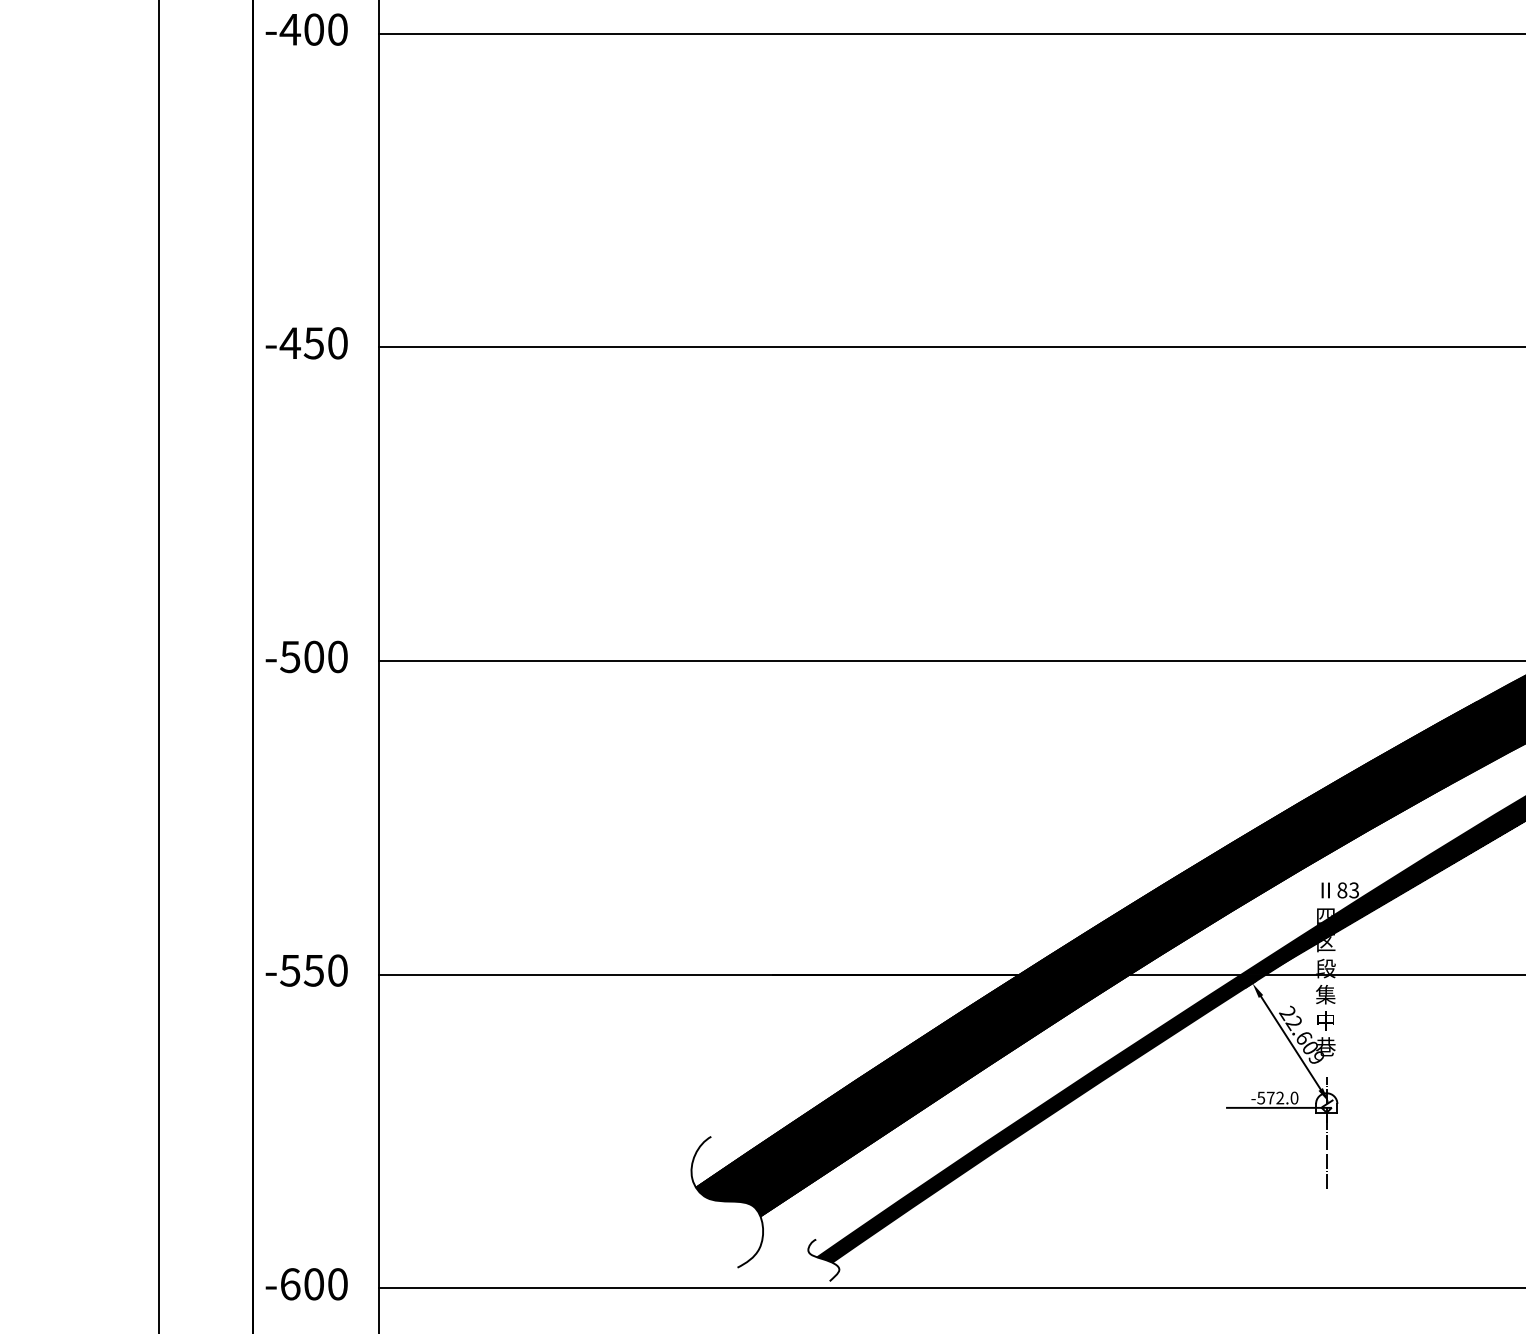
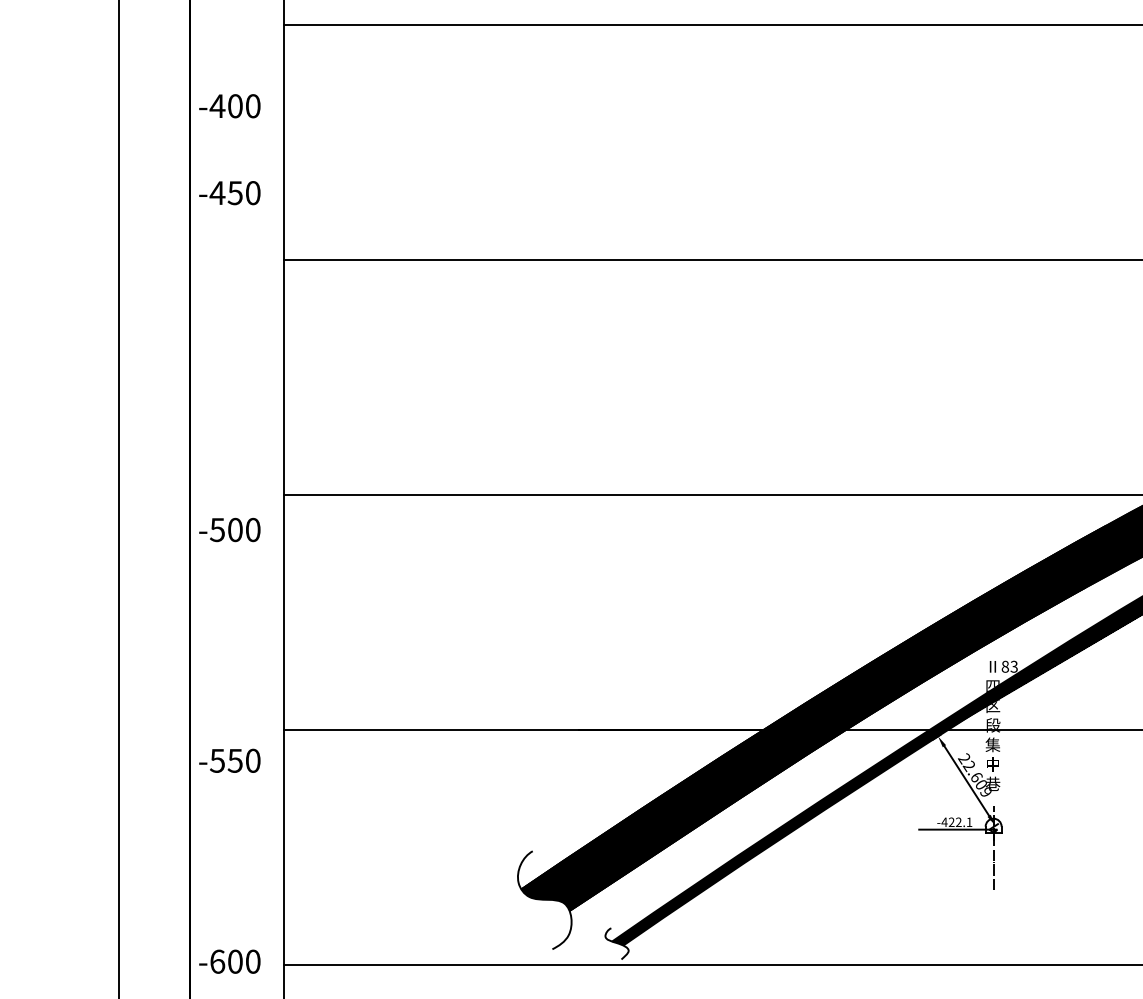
text: (306, 30) -> (229, 106), moved
text: (306, 343) -> (229, 193), moved
text: (306, 656) -> (229, 529), moved
text: (306, 970) -> (229, 760), moved
text: (1277, 1098) -> (956, 822), -572.0 -> -422.1

